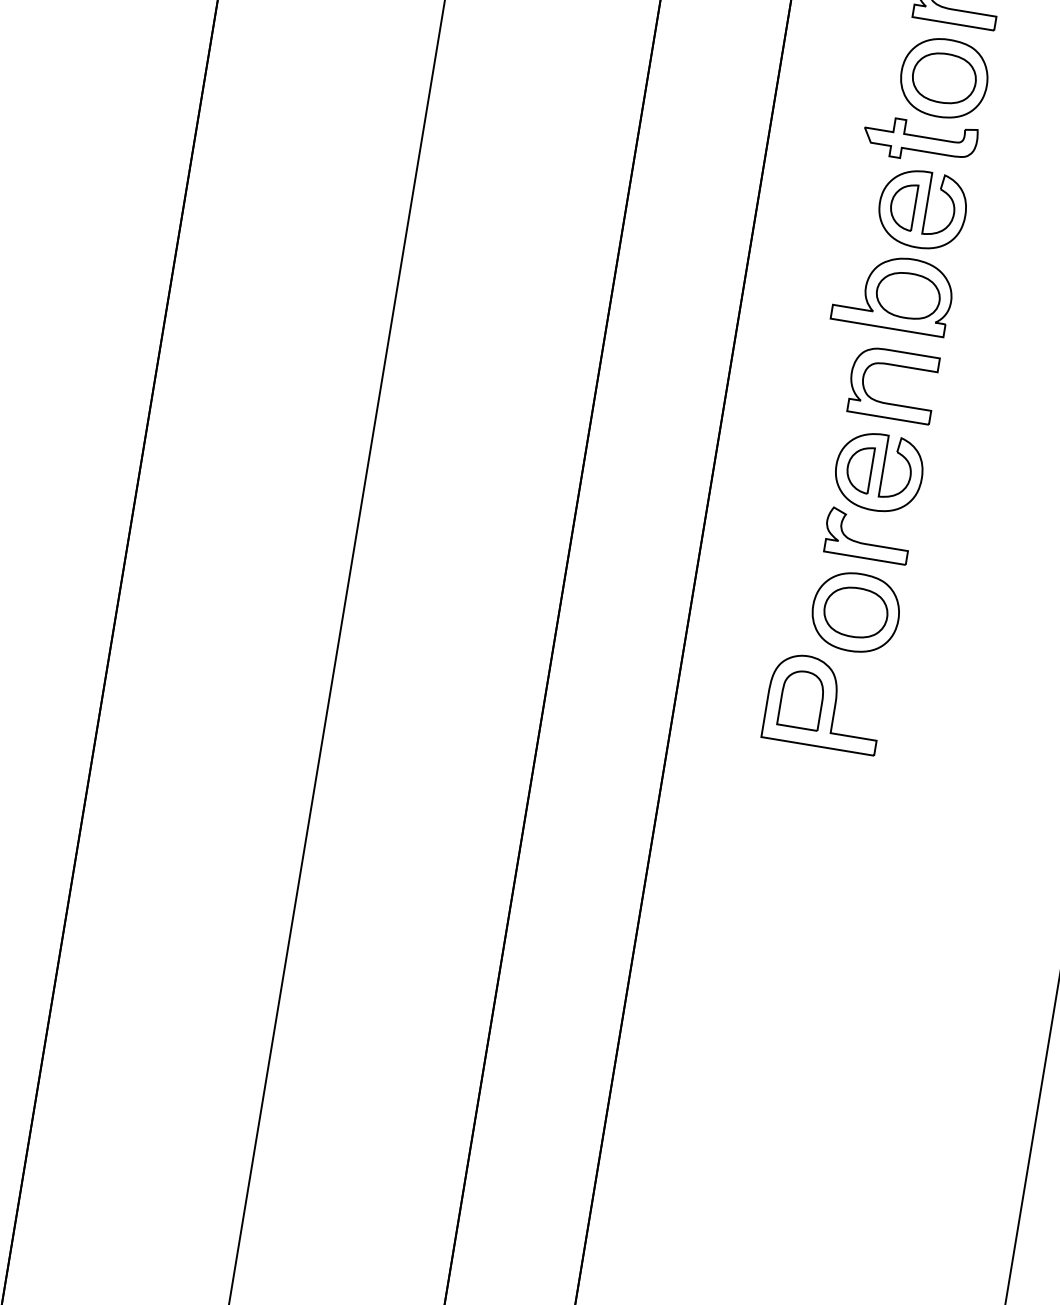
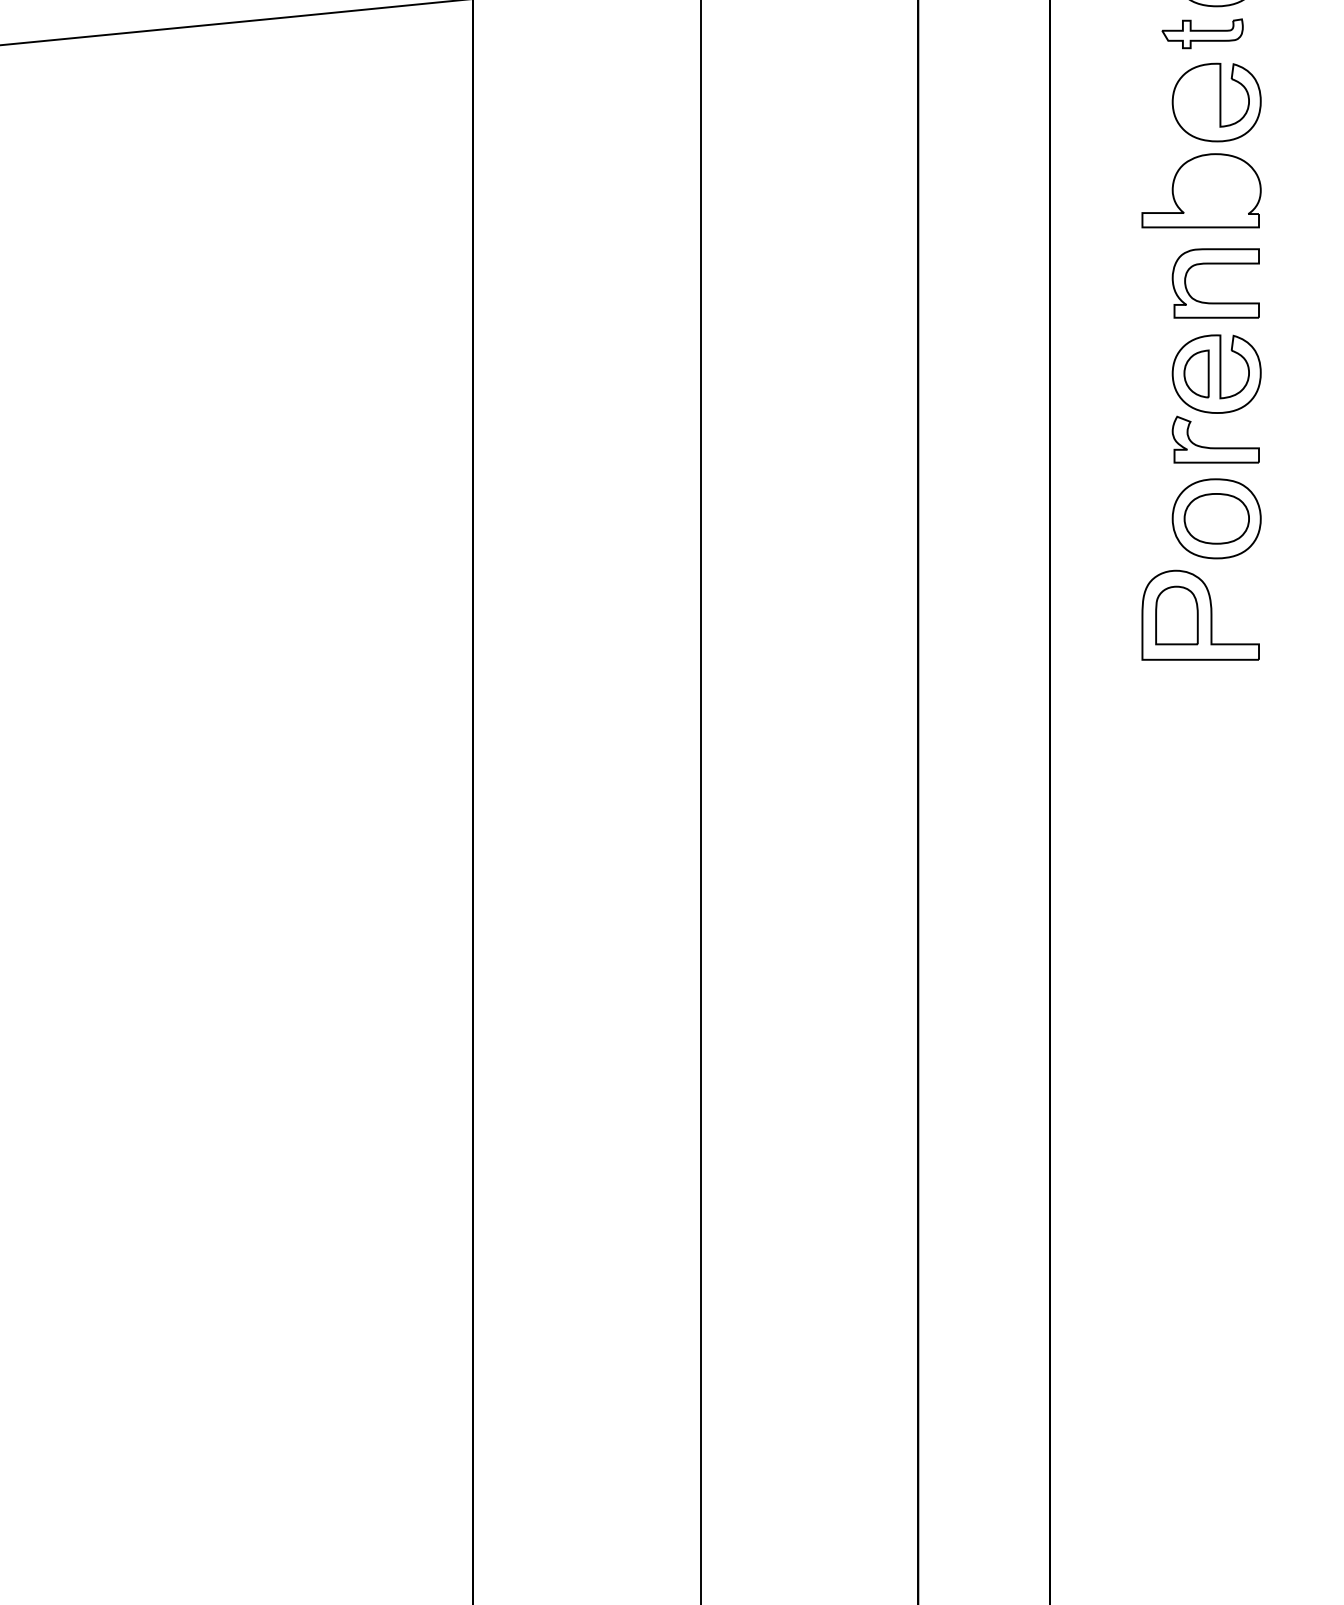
part: (919, 140) -> (1202, 33), size x0.7
part: (902, 206) -> (1196, 102), removed
part: (908, 295) -> (1216, 191), removed

